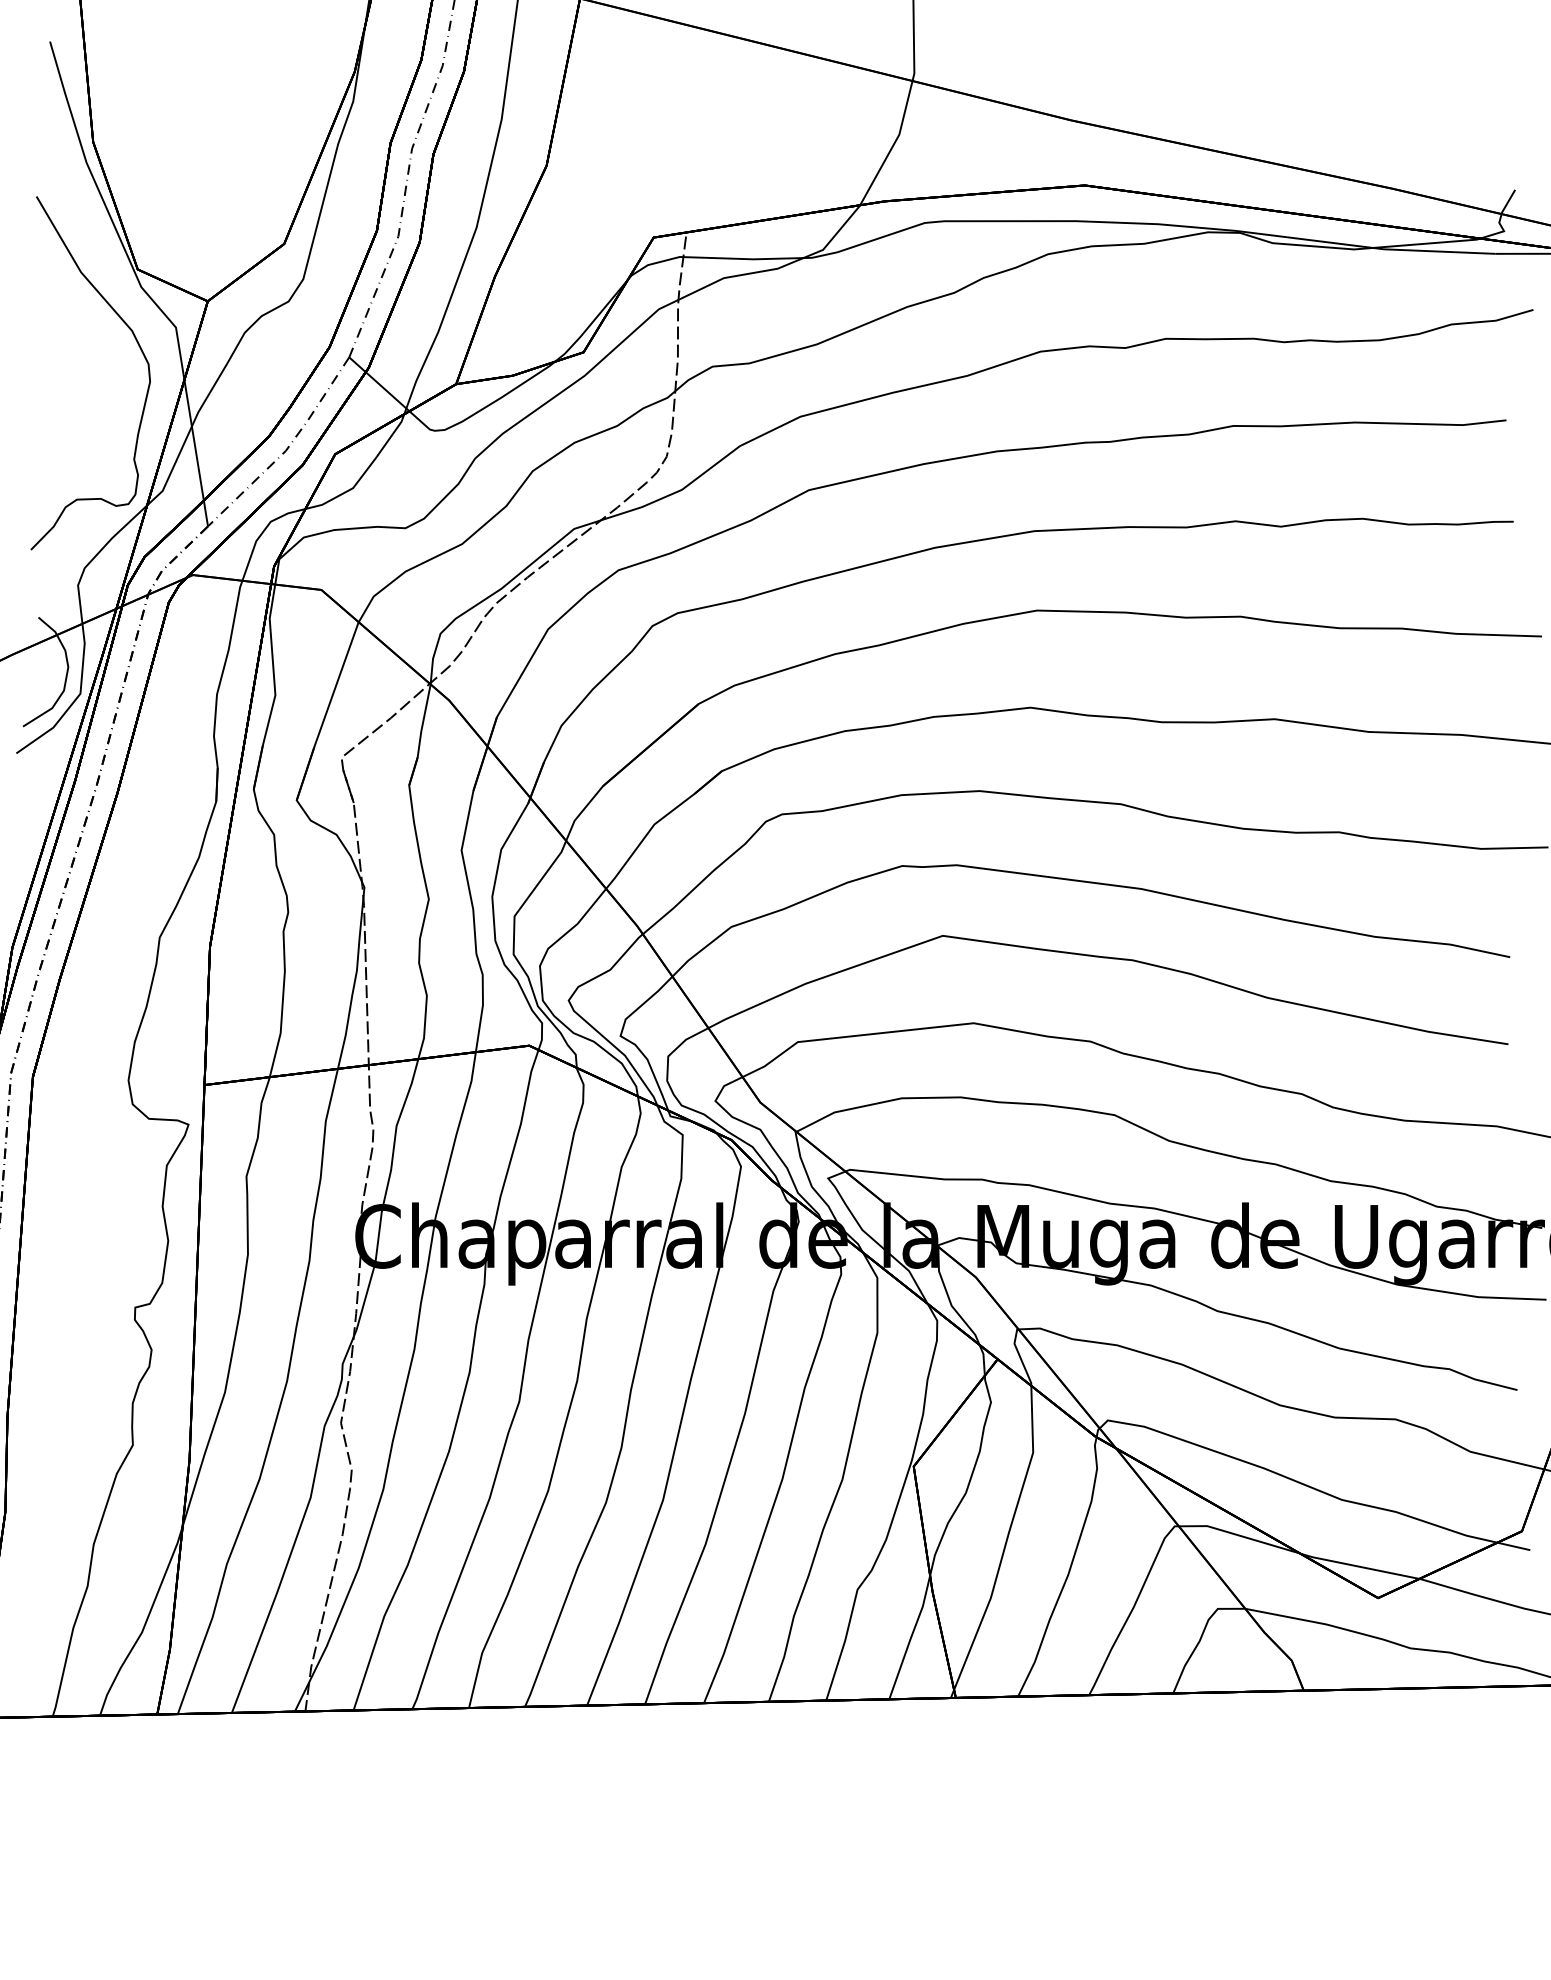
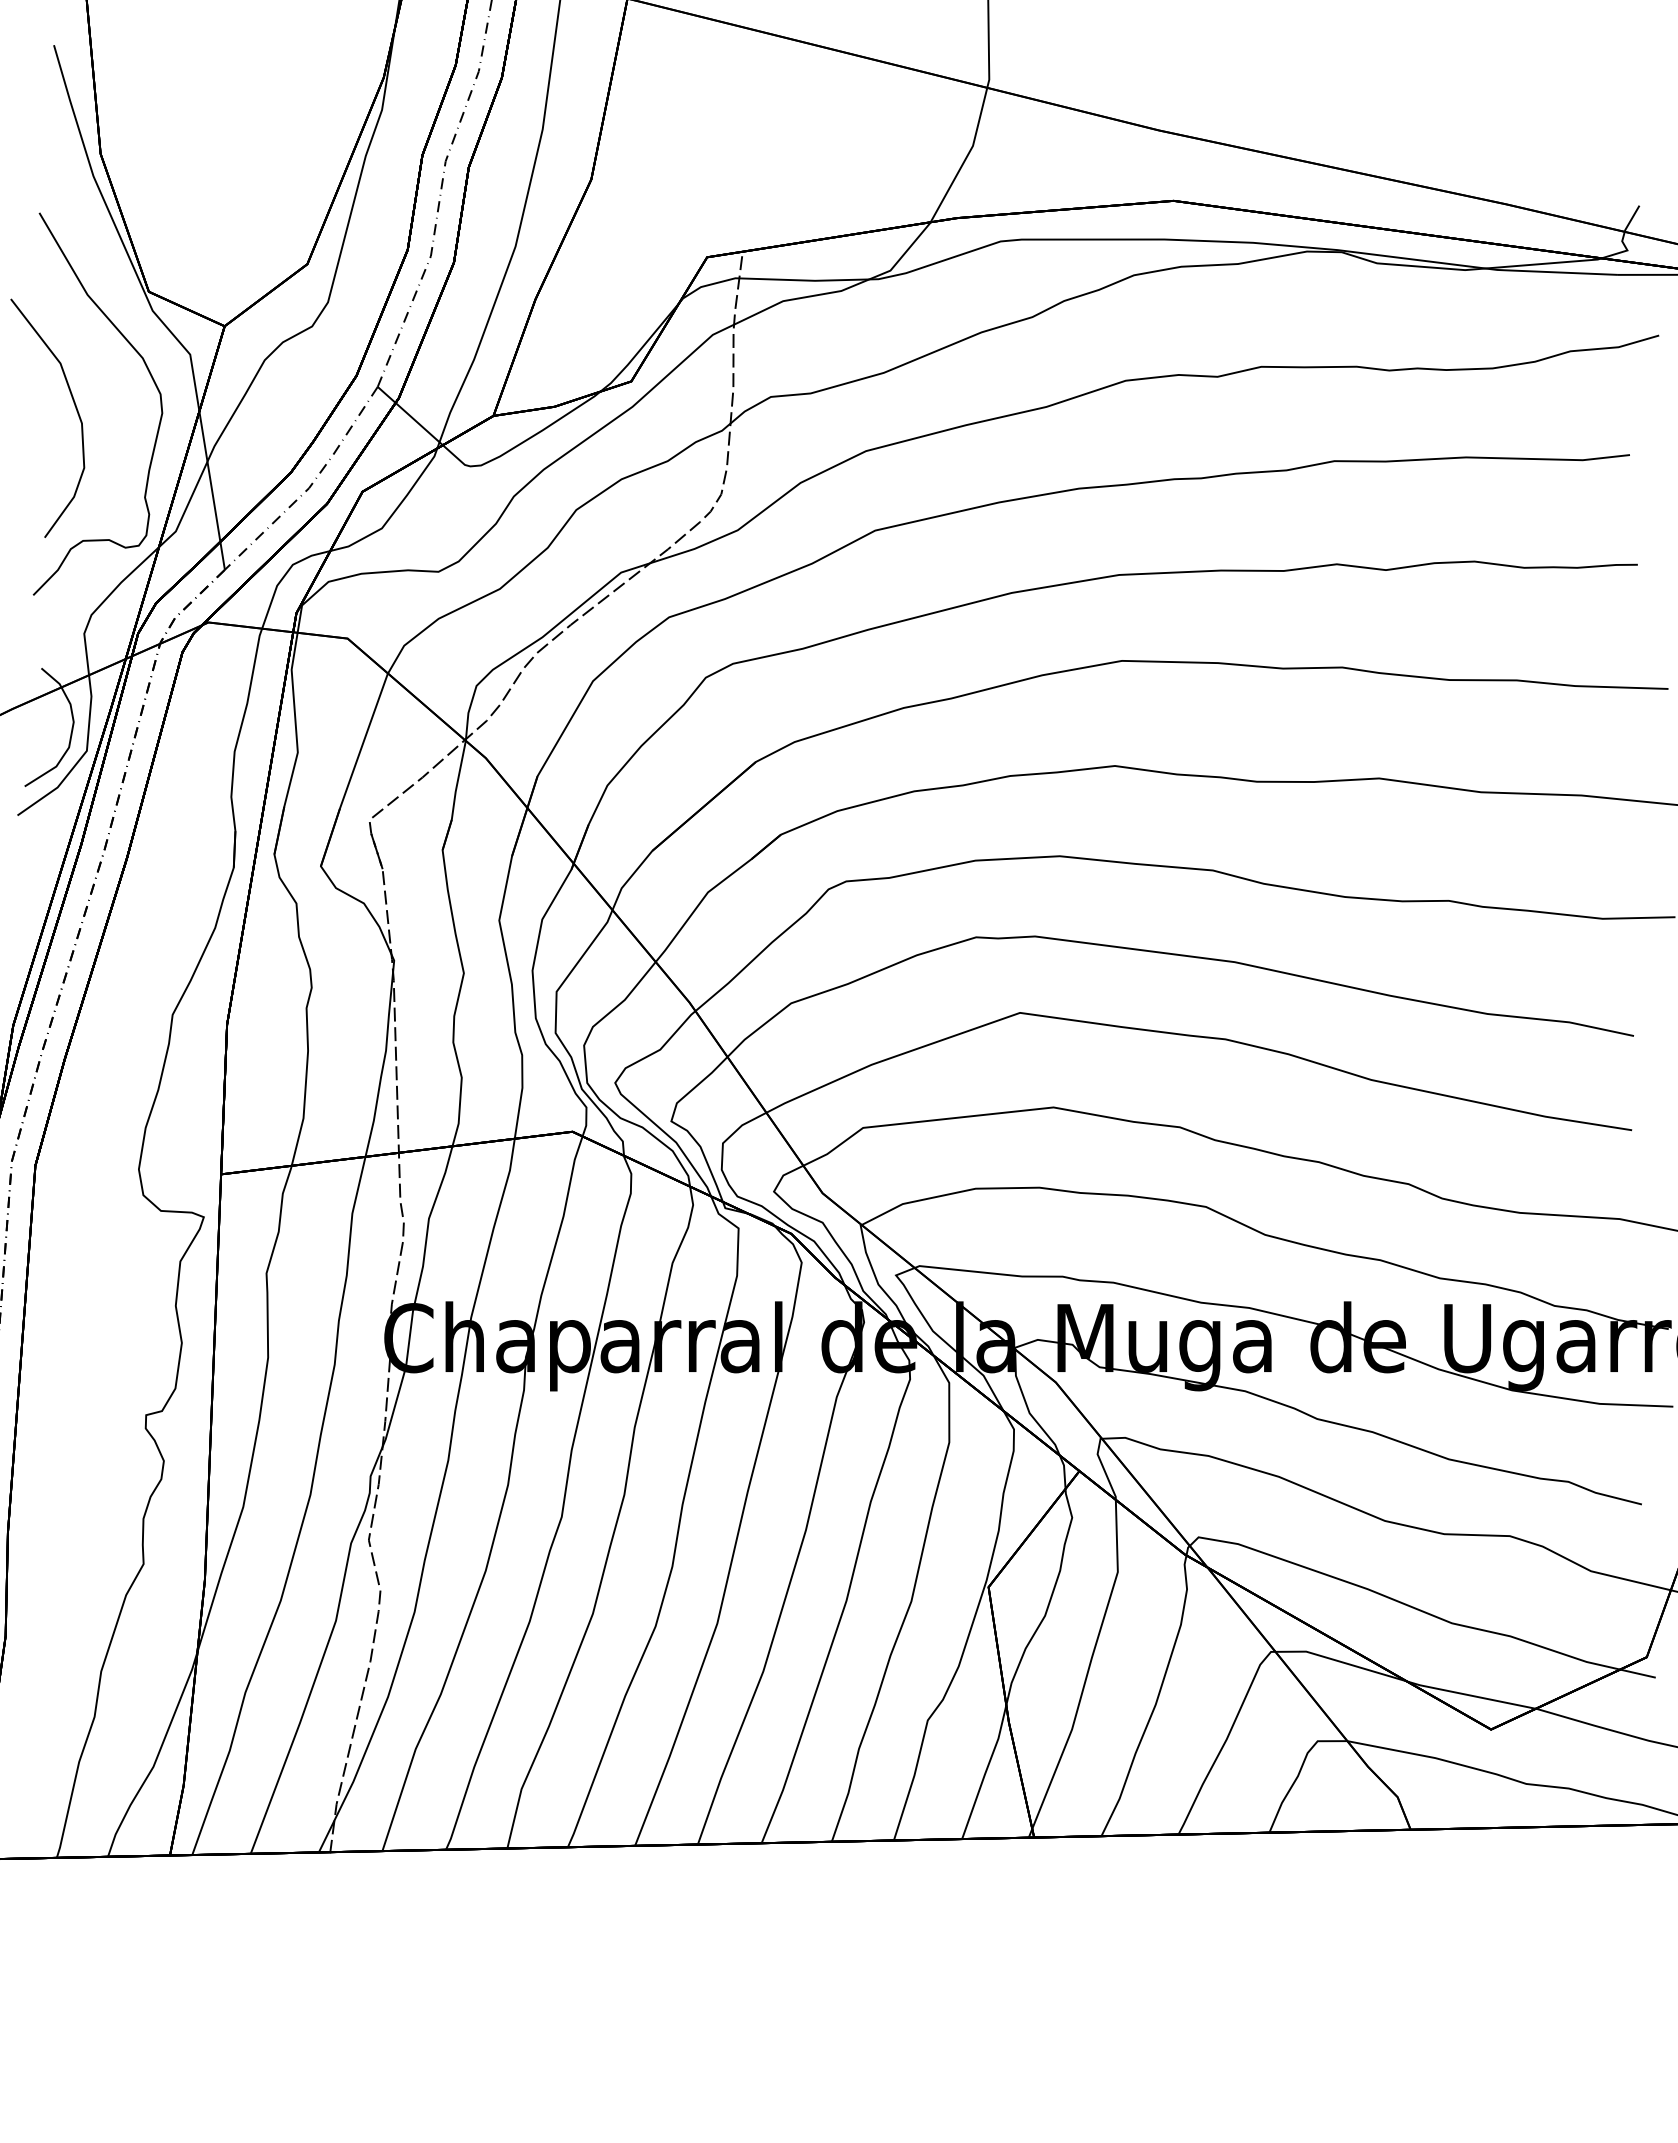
curve: (69, 377) -> (75, 408), added

